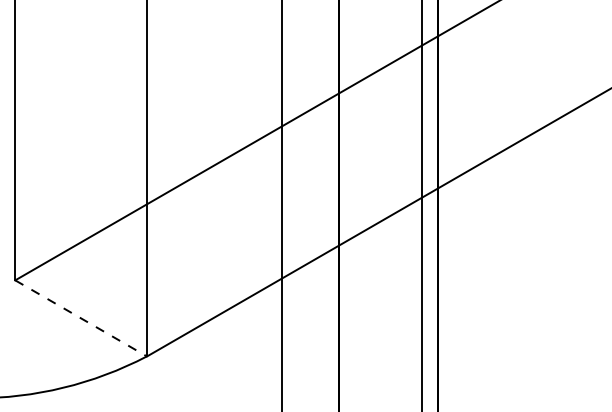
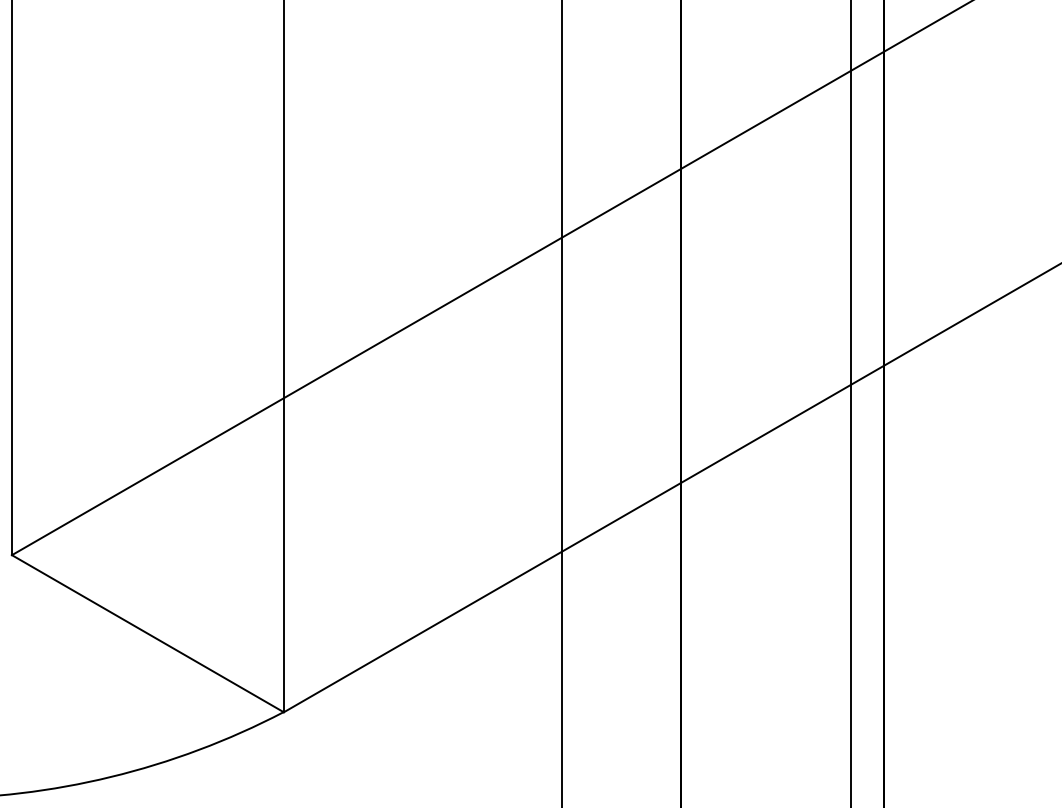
line: (81, 318) -> (148, 633), dashed -> solid

